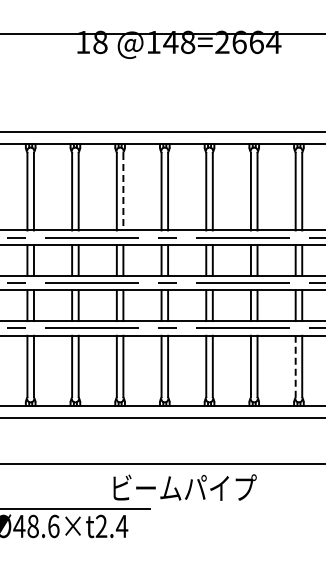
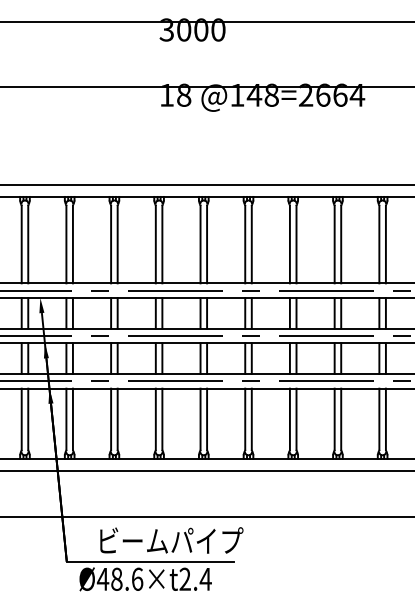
line: (123, 191) -> (207, 244), dashed -> solid
line: (295, 366) -> (379, 419), dashed -> solid
text: (184, 487) -> (171, 540), moved

